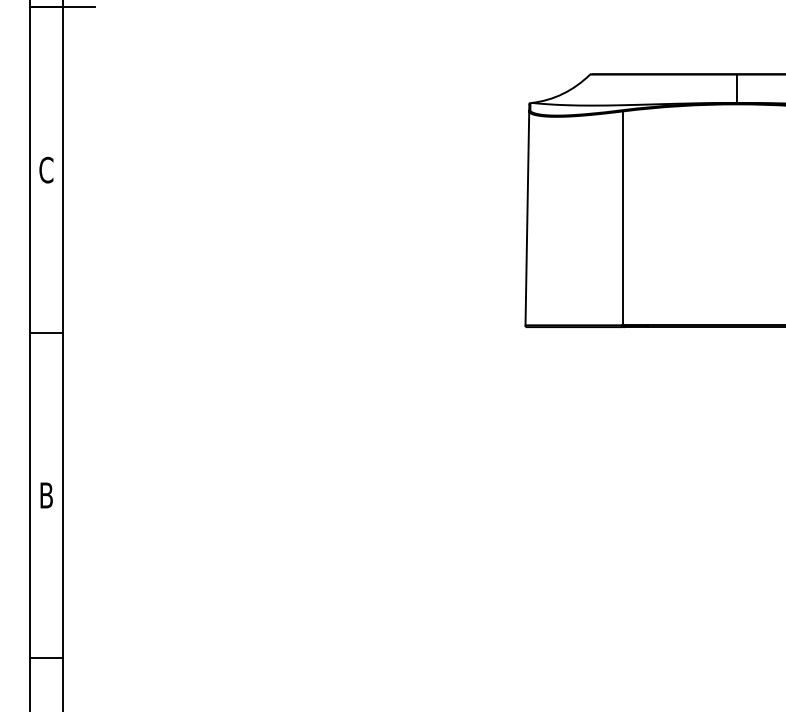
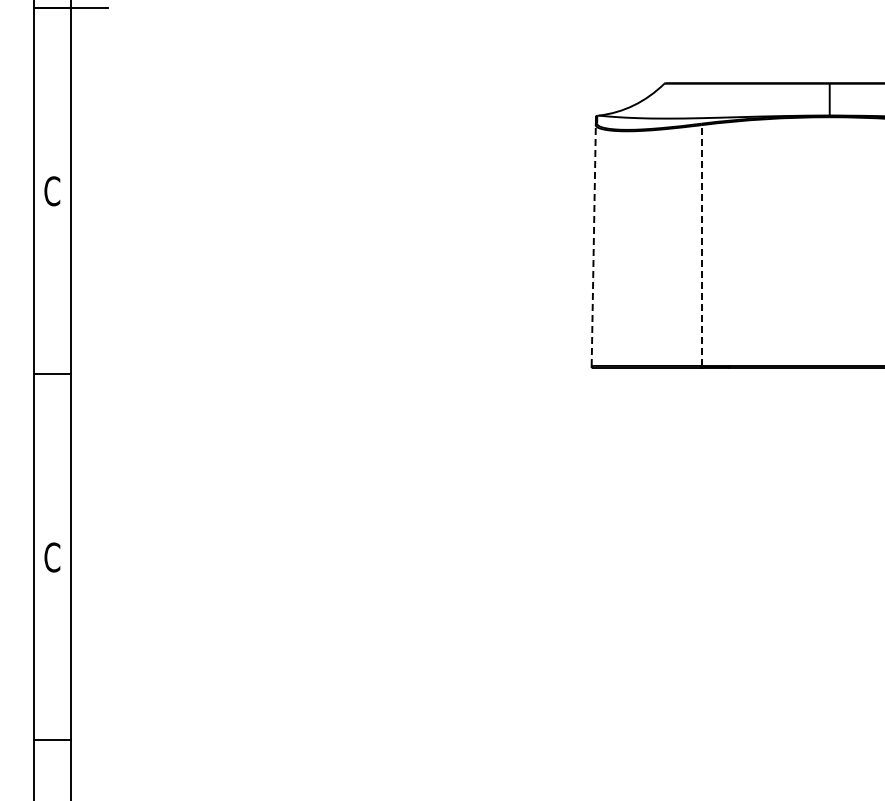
line: (527, 218) -> (593, 245), solid -> dashed
line: (623, 218) -> (701, 245), solid -> dashed
text: (46, 495) -> (52, 557), B -> C

